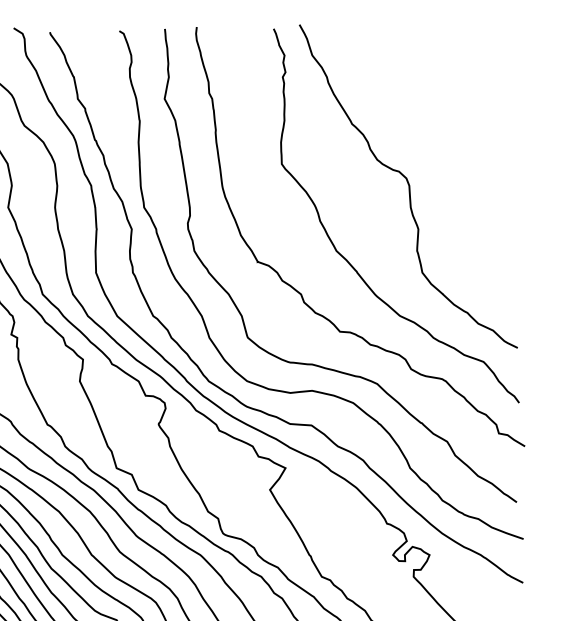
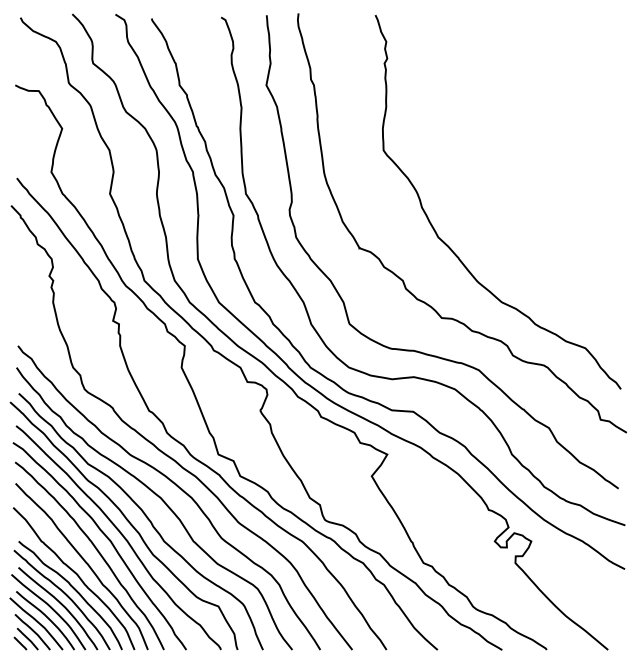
curve: (407, 185) -> (509, 171), removed

